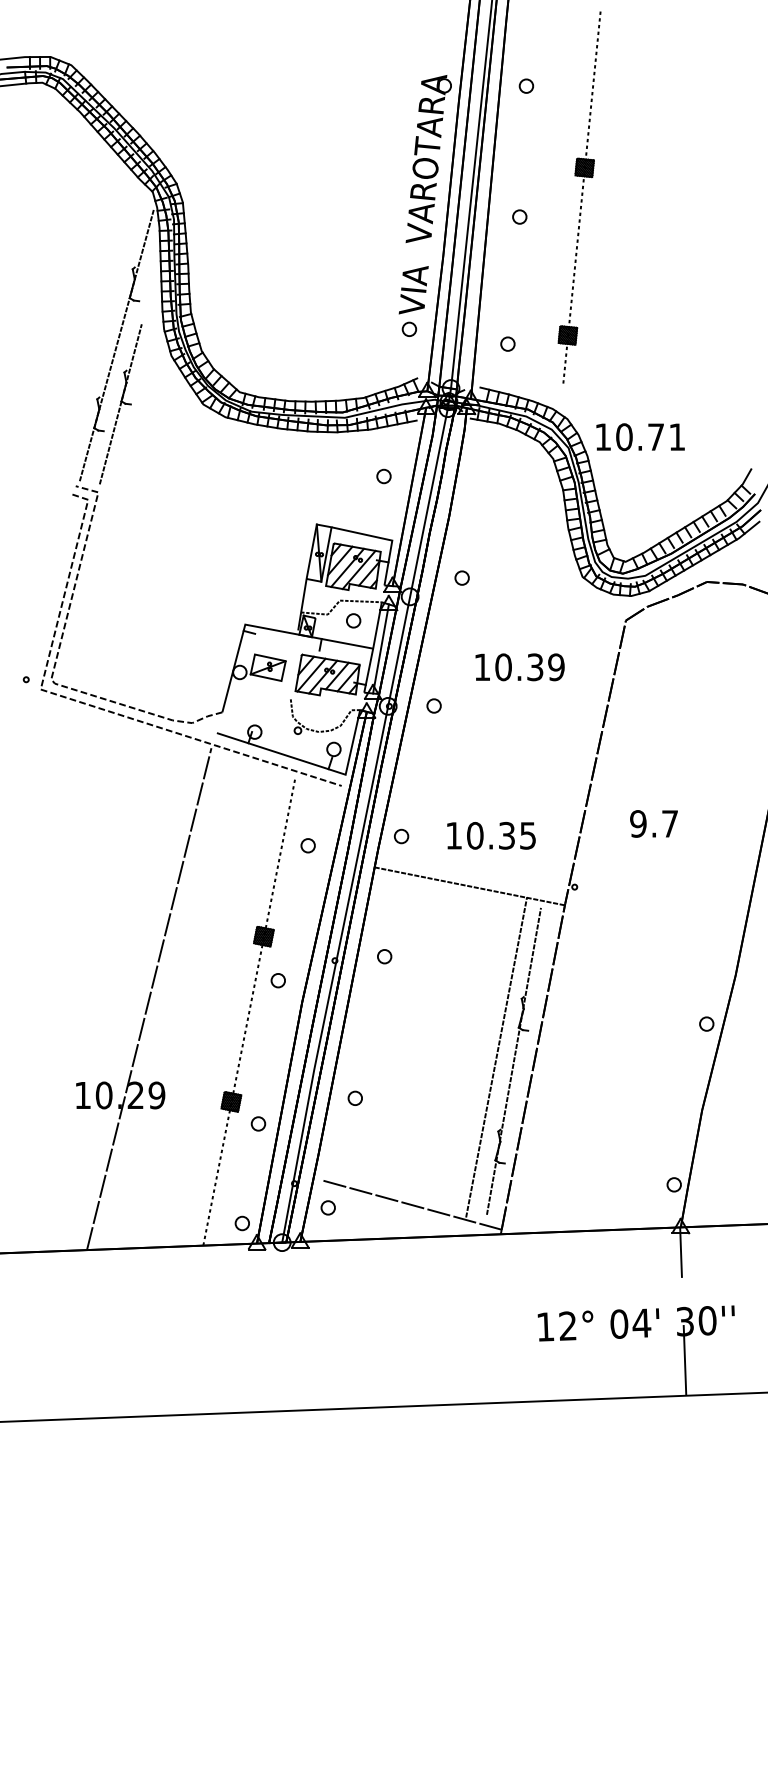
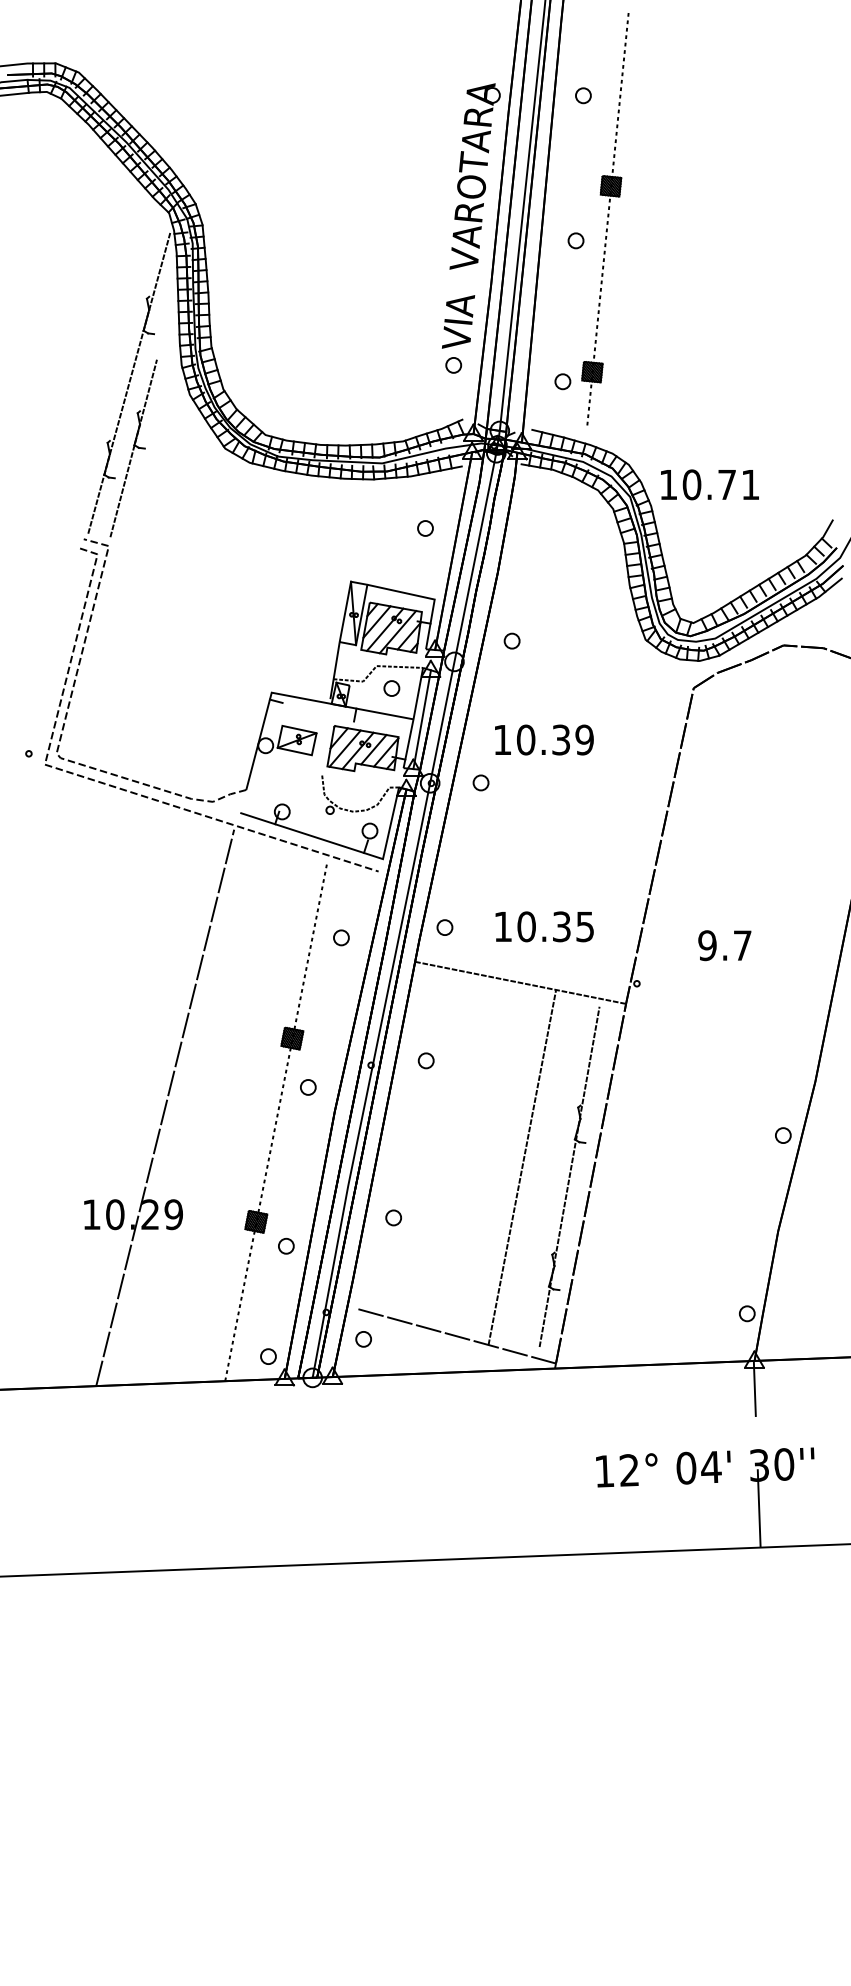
part: (579, 197) -> (605, 219), moved
text: (520, 666) -> (544, 739), moved
text: (653, 823) -> (724, 945), moved
line: (496, 1057) -> (522, 1167), moved

